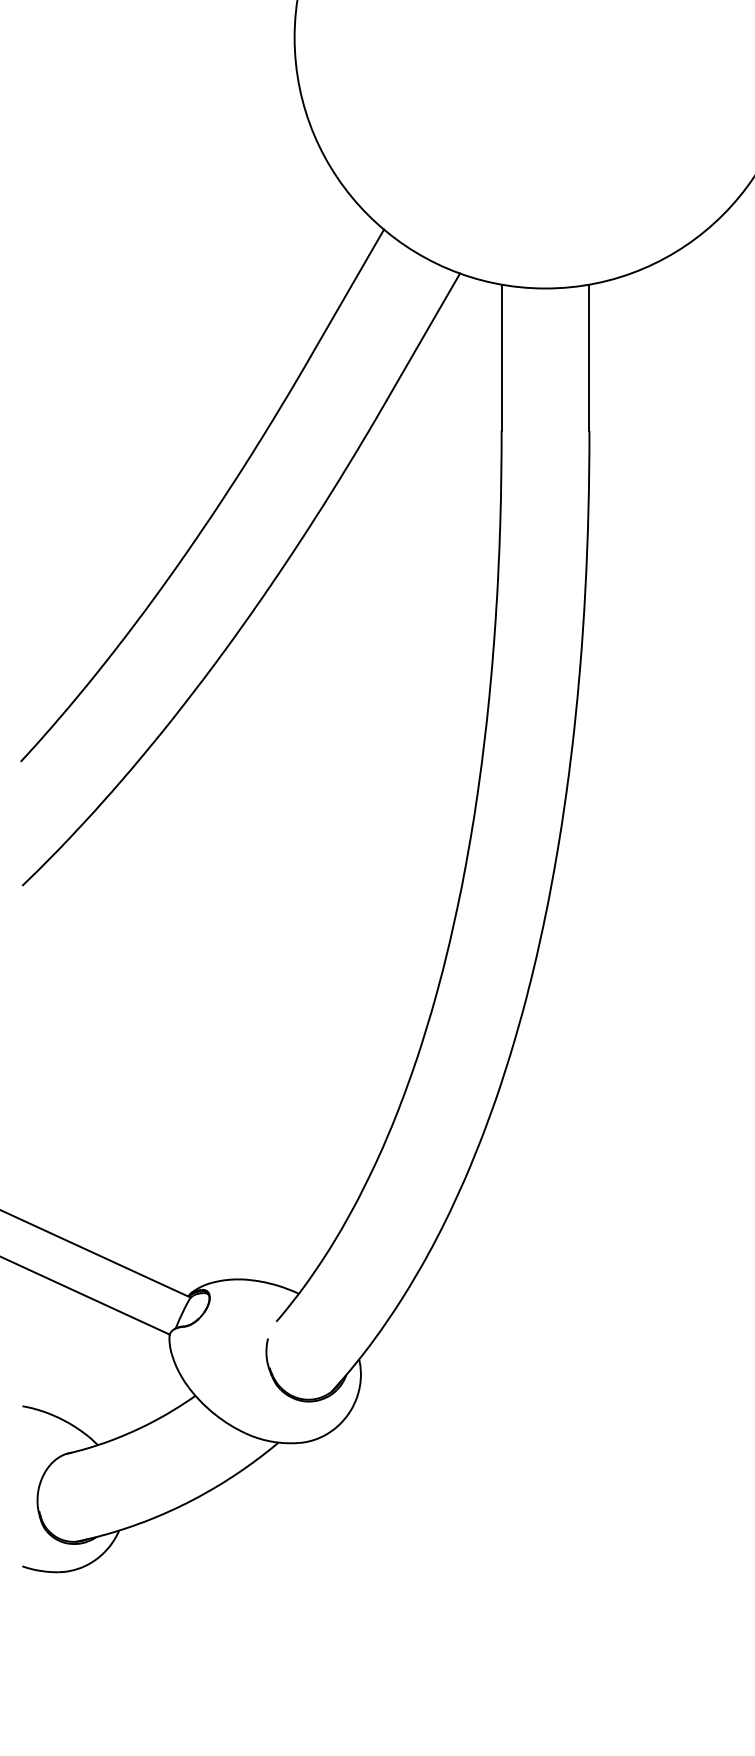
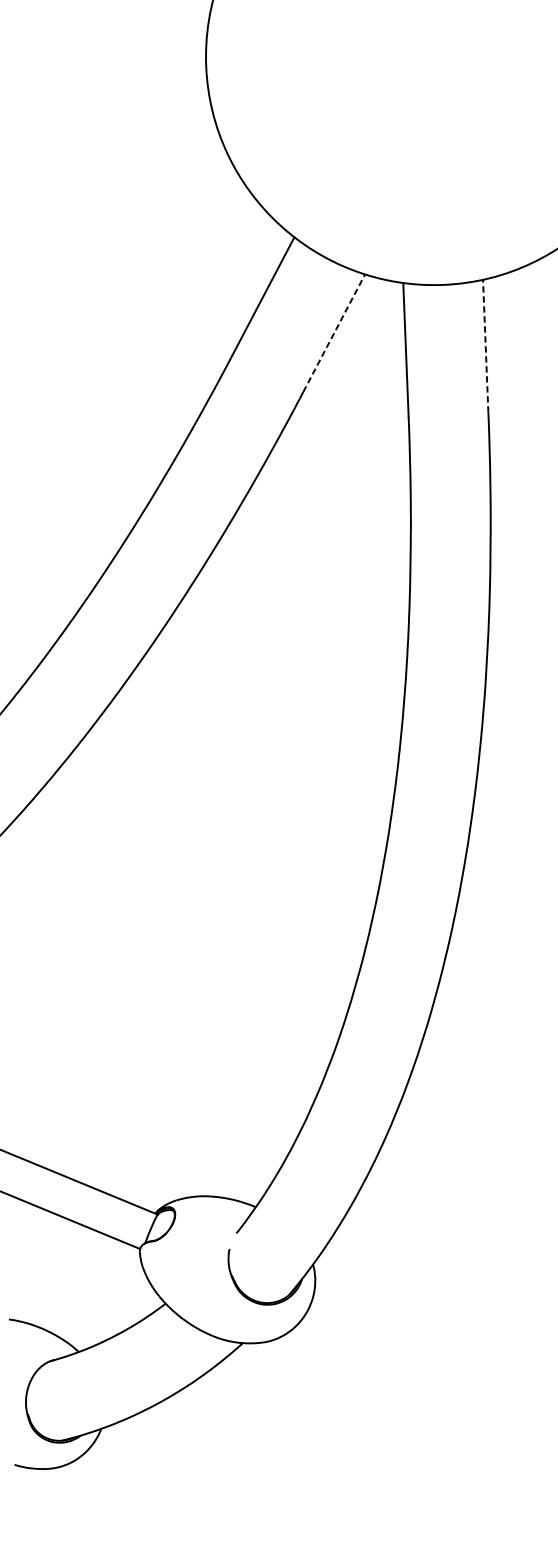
line: (423, 336) -> (334, 332), solid -> dashed
line: (589, 357) -> (485, 346), solid -> dashed

